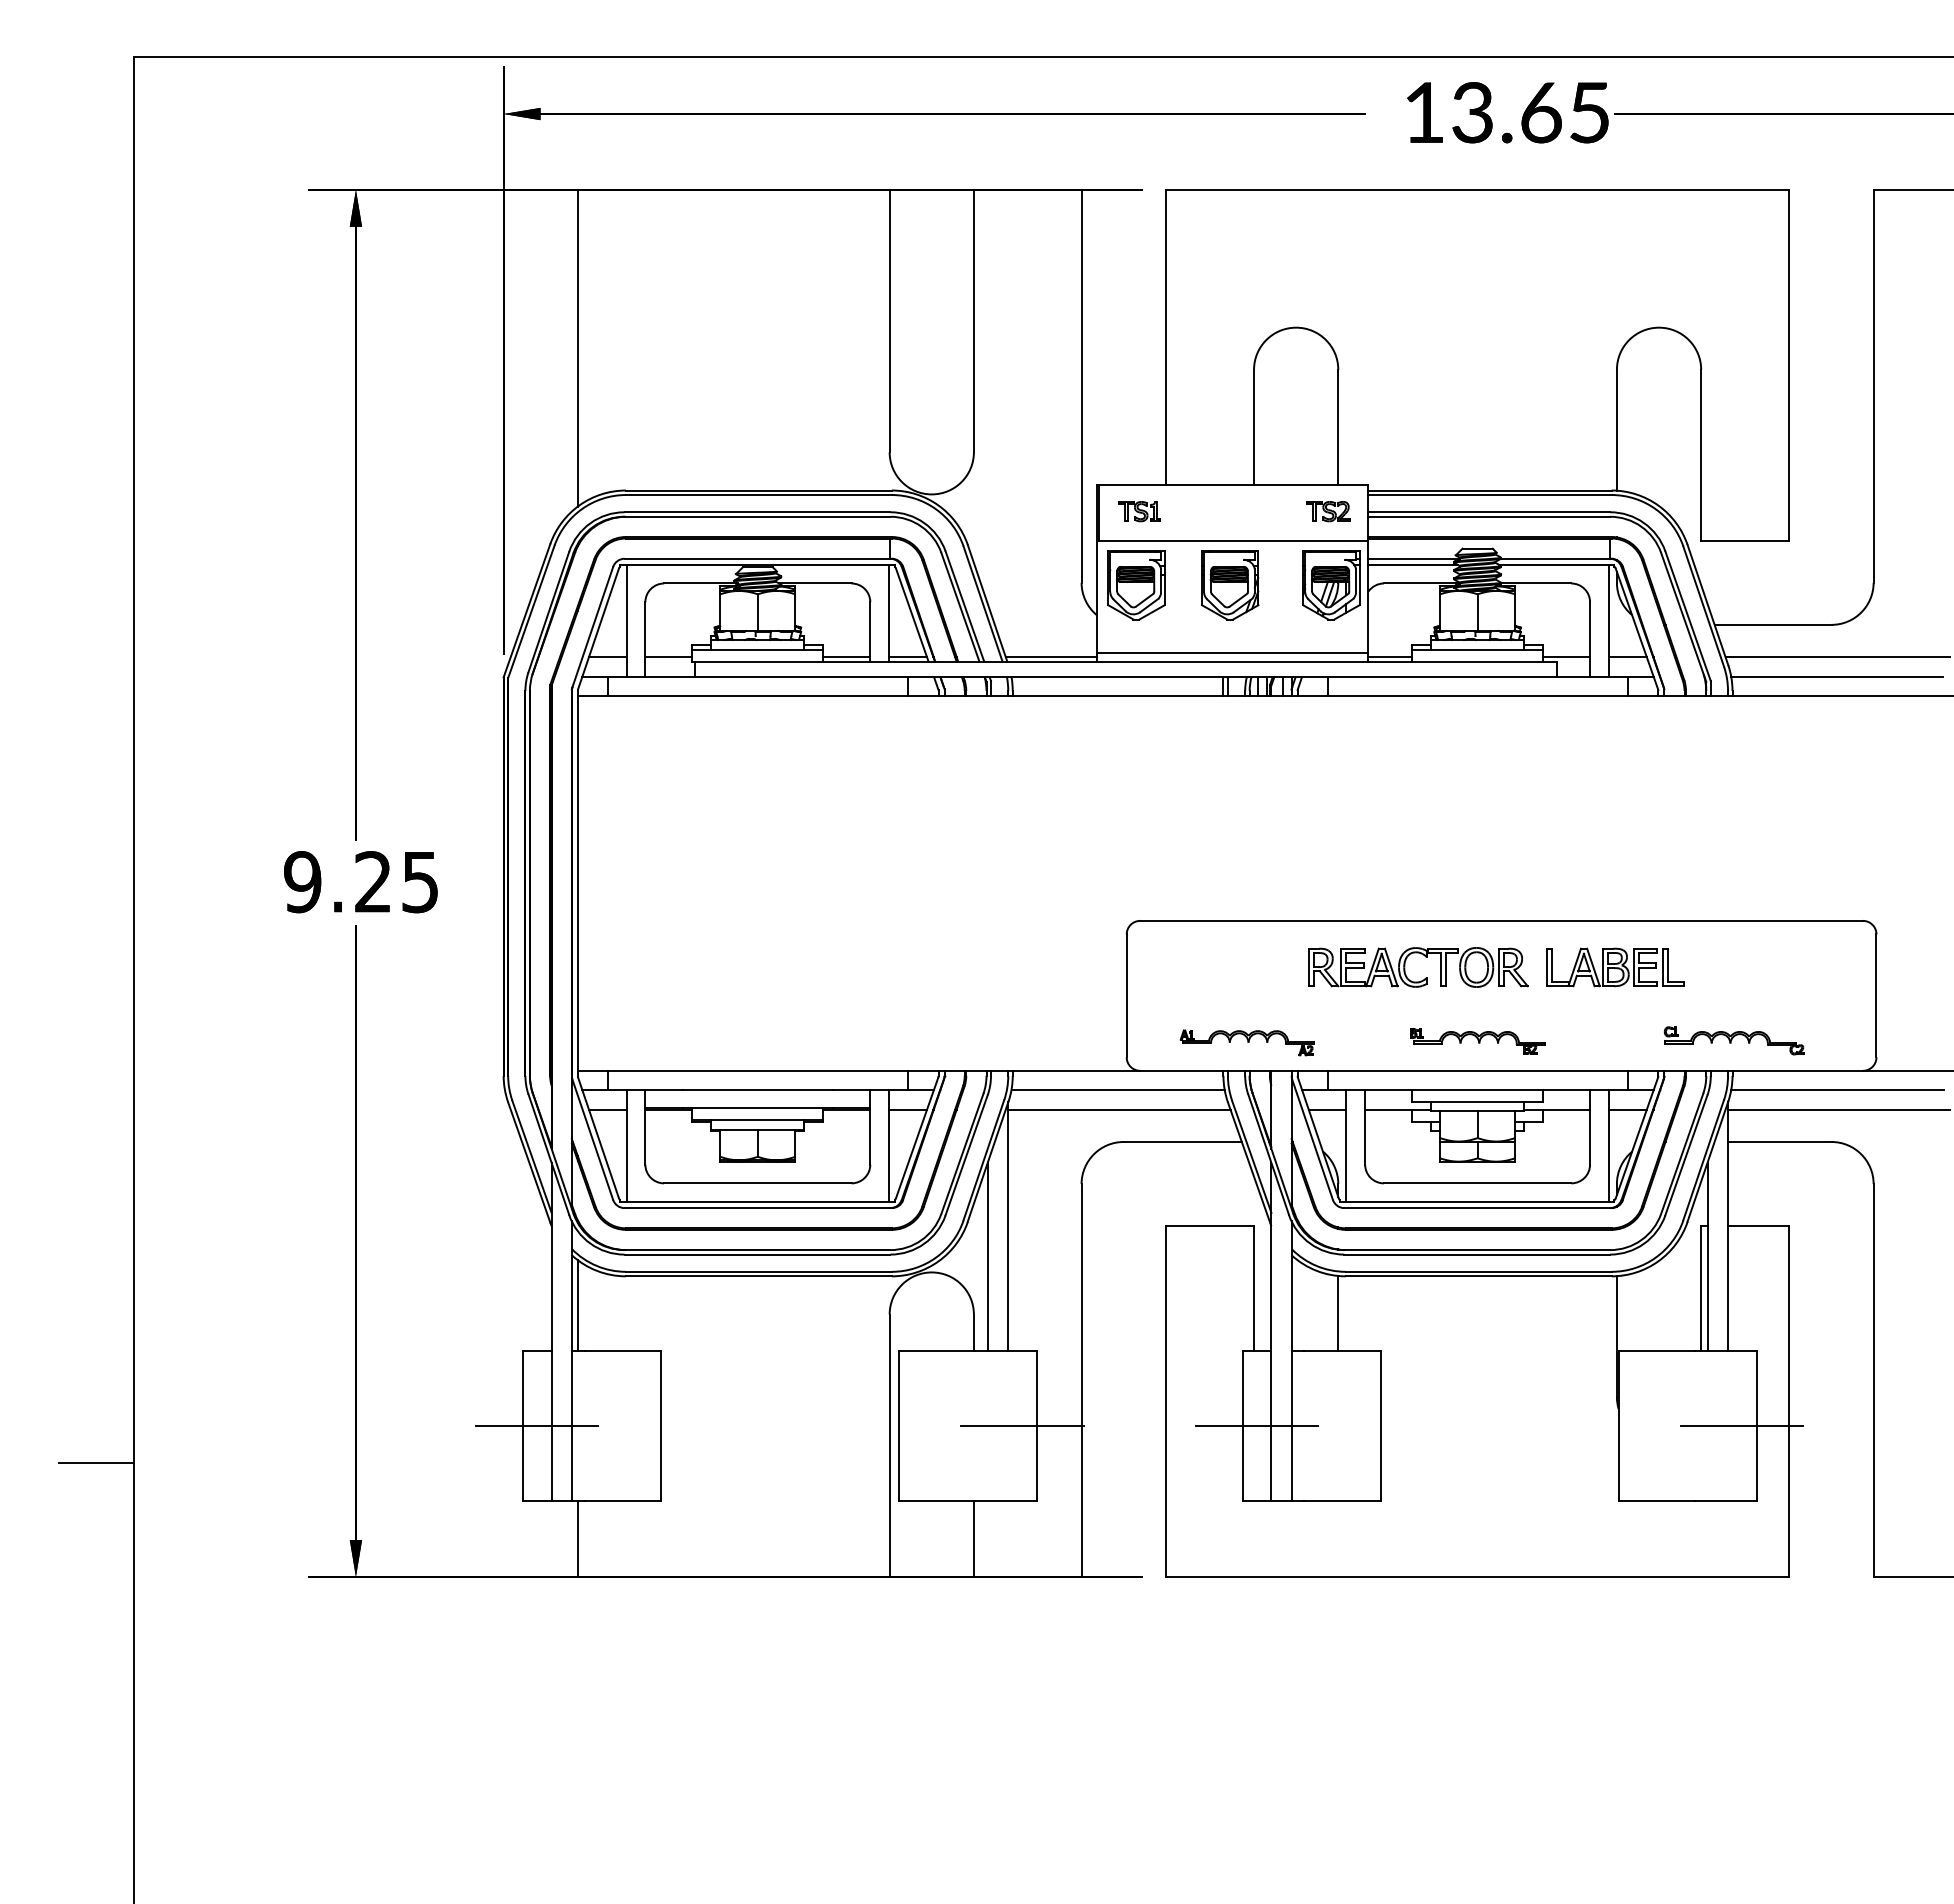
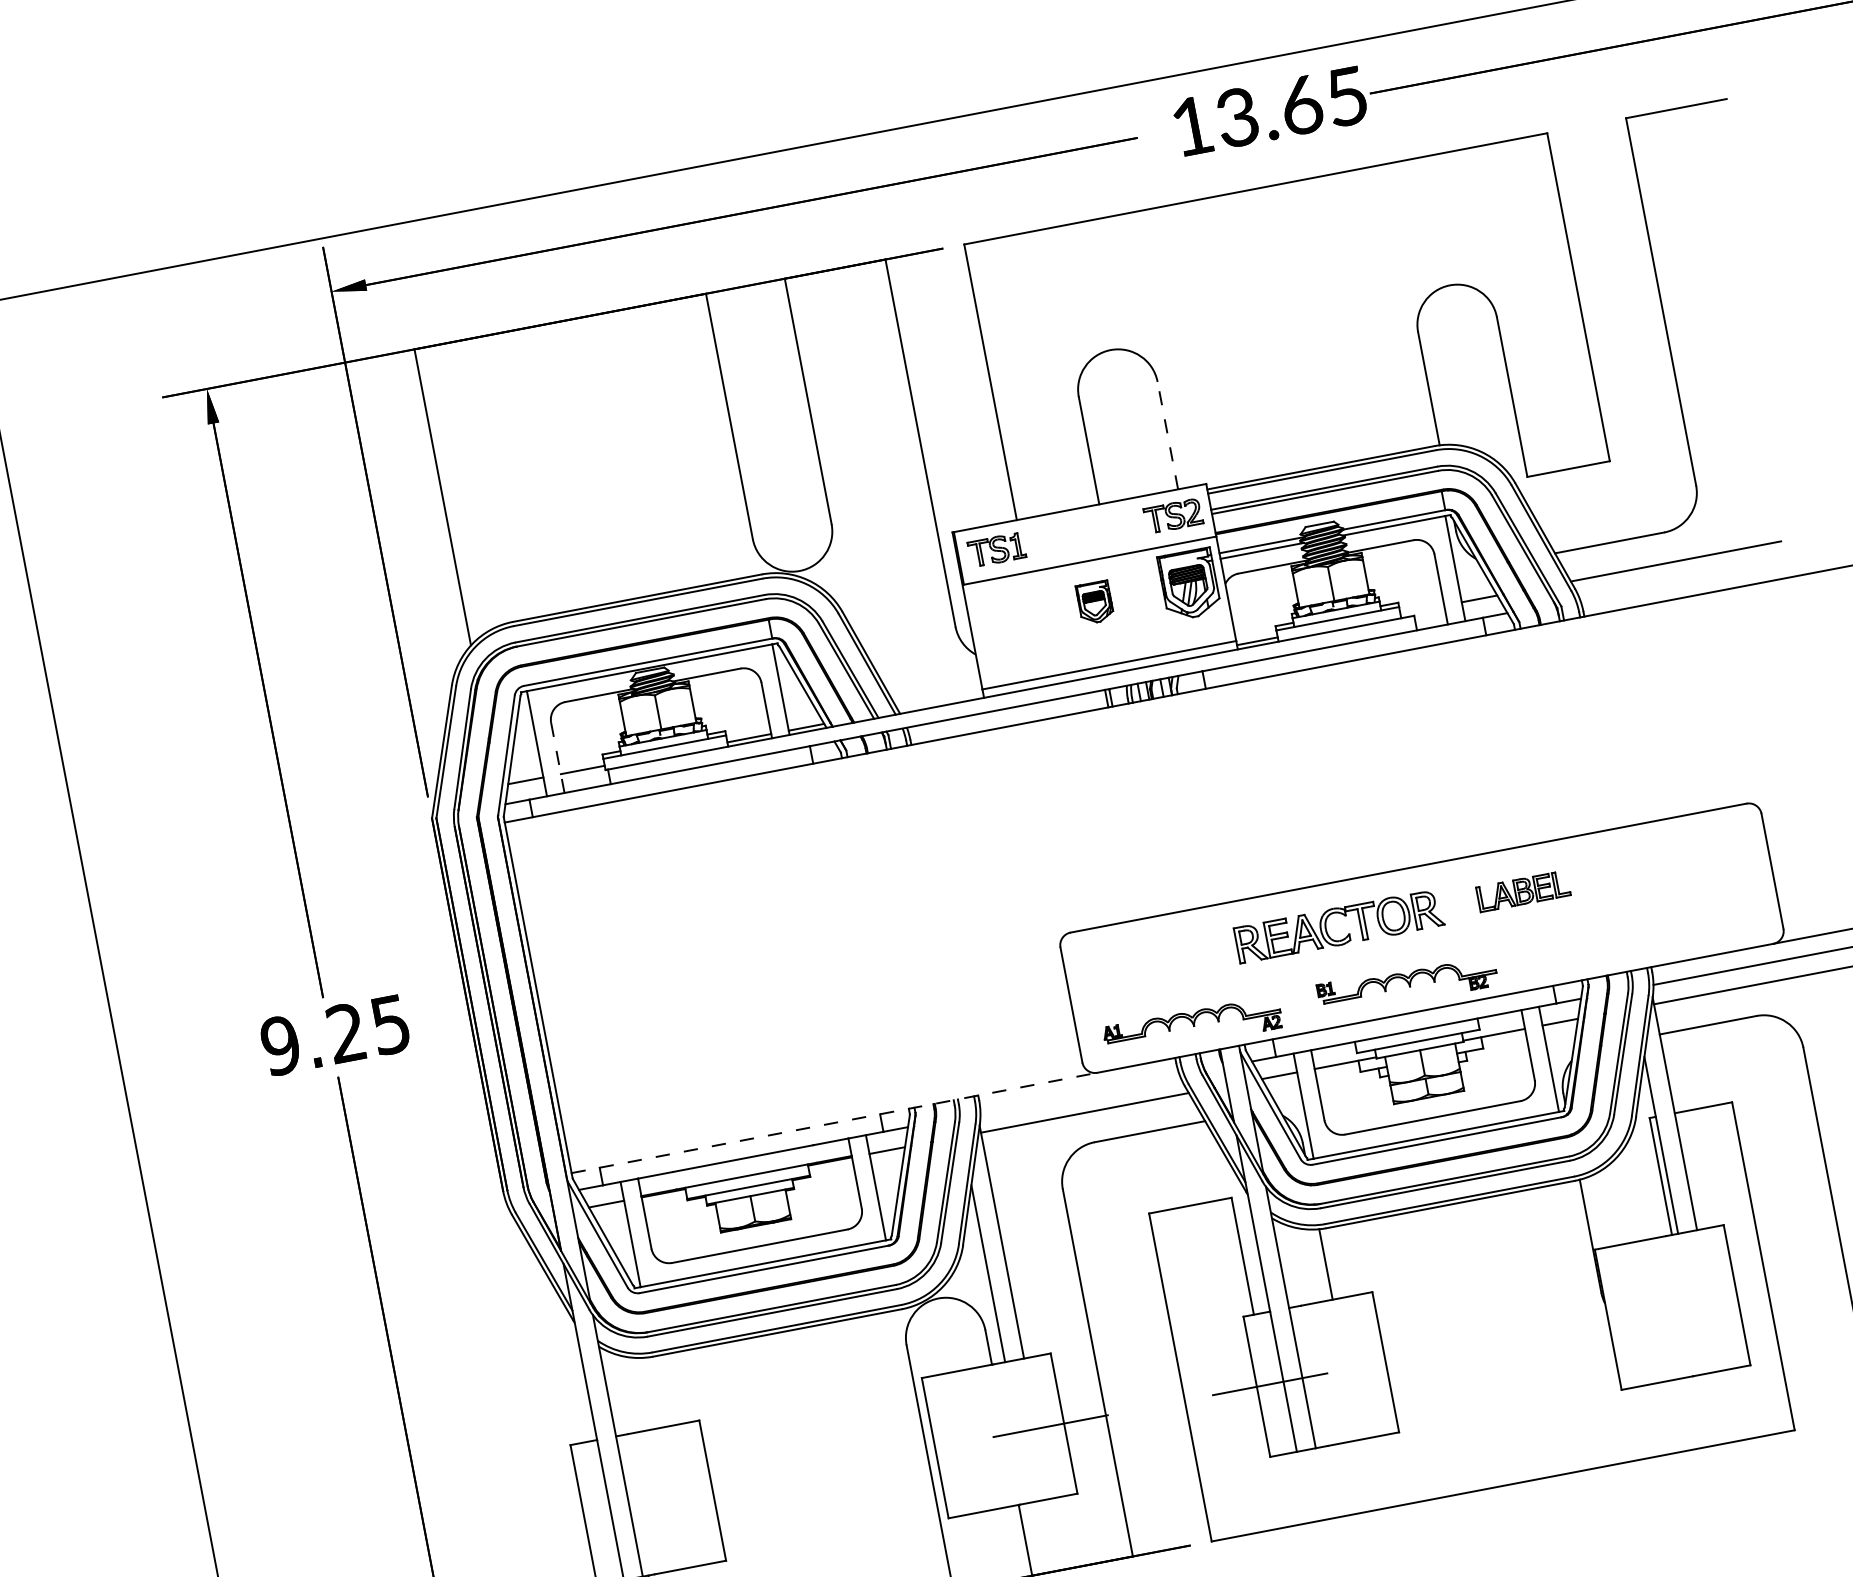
line: (1338, 426) -> (1167, 434), solid -> dashed
part: (1139, 511) -> (997, 549), size x1.4
part: (1328, 511) -> (1173, 516), size x1.4
part: (1136, 585) -> (1007, 619), removed
part: (1230, 585) -> (1095, 602), size x0.6
line: (645, 640) -> (558, 758), solid -> dashed
line: (1051, 657) -> (940, 702), removed
line: (1566, 657) -> (1422, 610), removed
line: (1837, 677) -> (1679, 580), removed
part: (1615, 967) -> (1523, 891), size x0.7
part: (1733, 1040) -> (1646, 938), removed
part: (1477, 1041) -> (1407, 985), size x1.4
part: (1246, 1042) -> (1191, 1027), size x1.4
line: (859, 1070) -> (834, 1122), solid -> dashed
line: (1117, 1089) -> (1079, 1094), removed
line: (577, 1305) -> (613, 1392), removed
line: (537, 1426) -> (597, 1512), removed
line: (1742, 1426) -> (1724, 1297), removed

